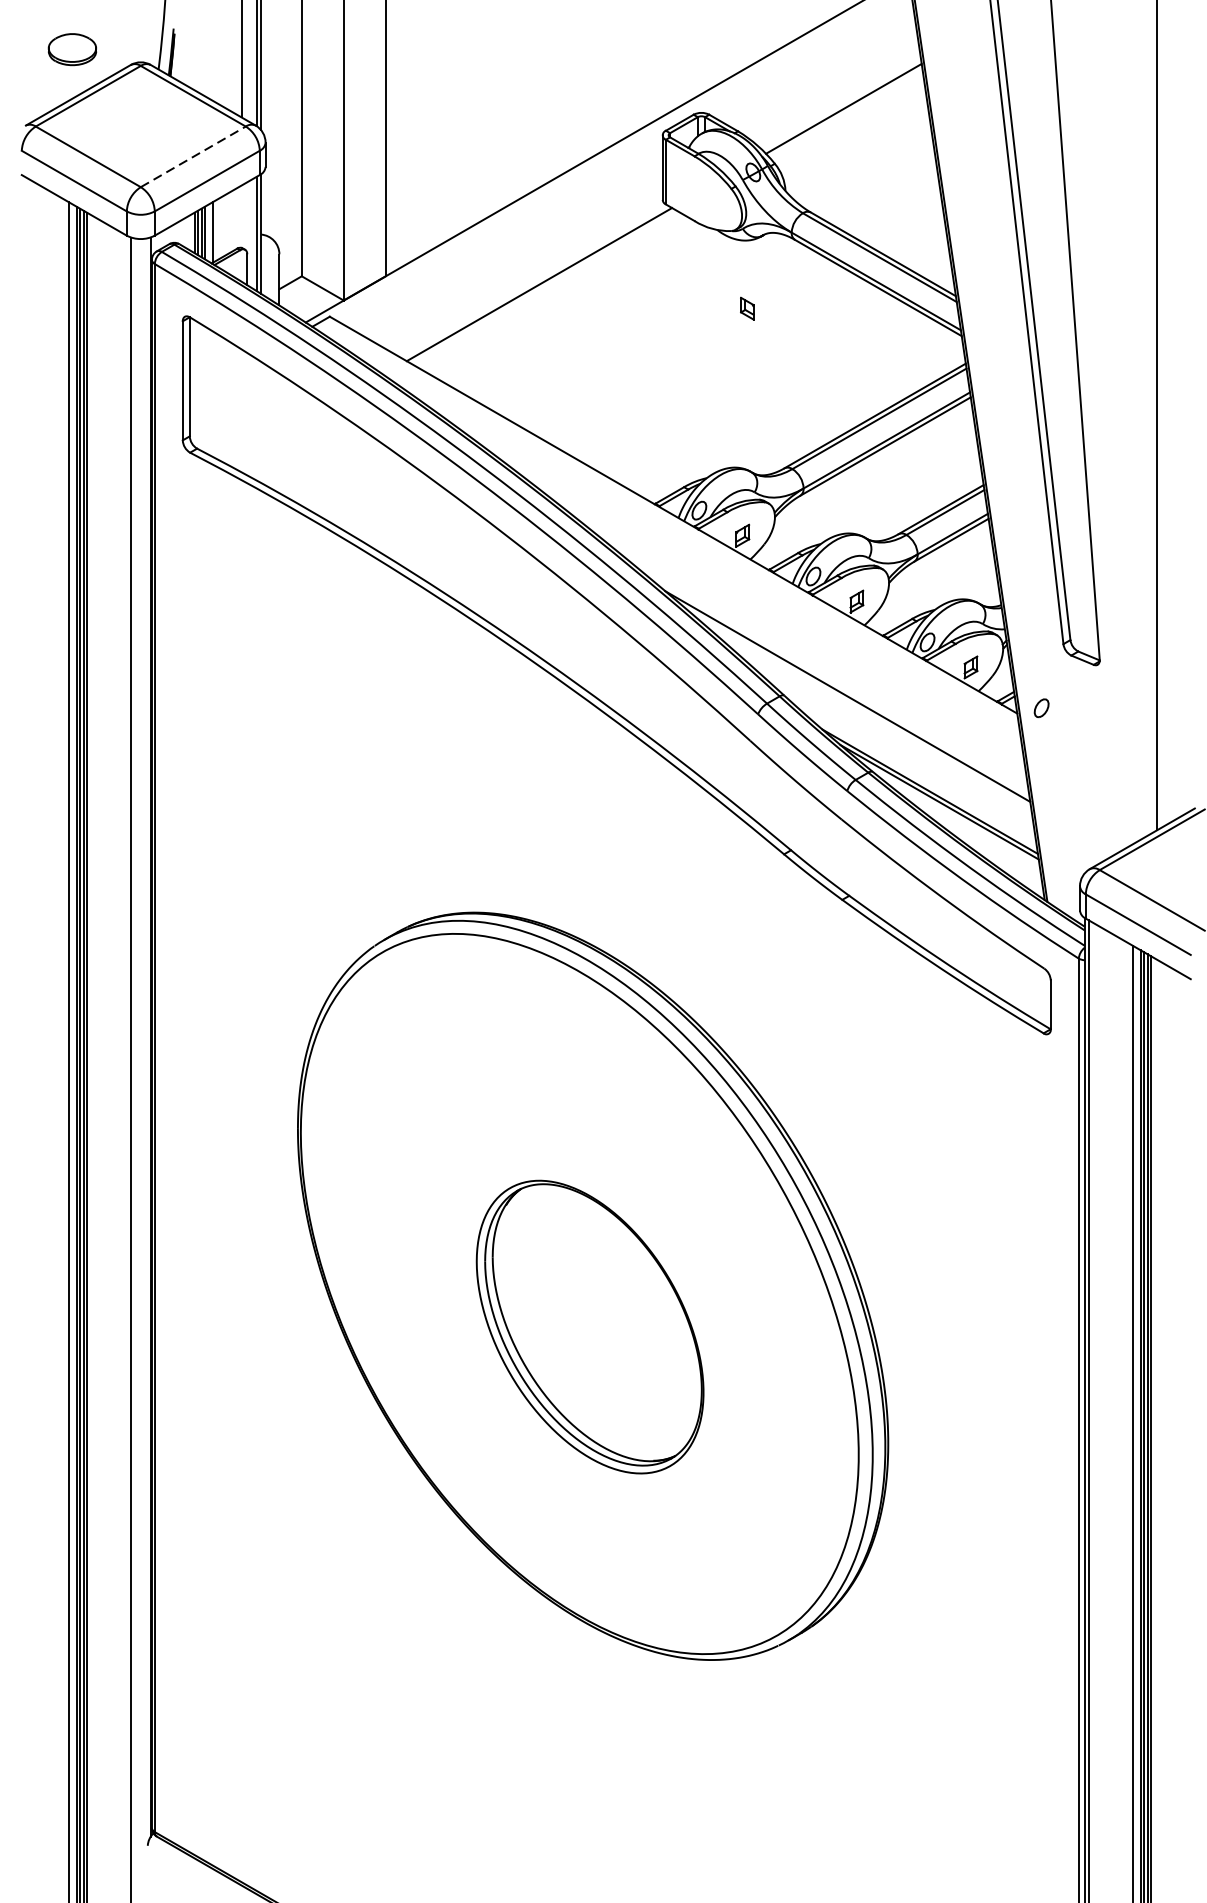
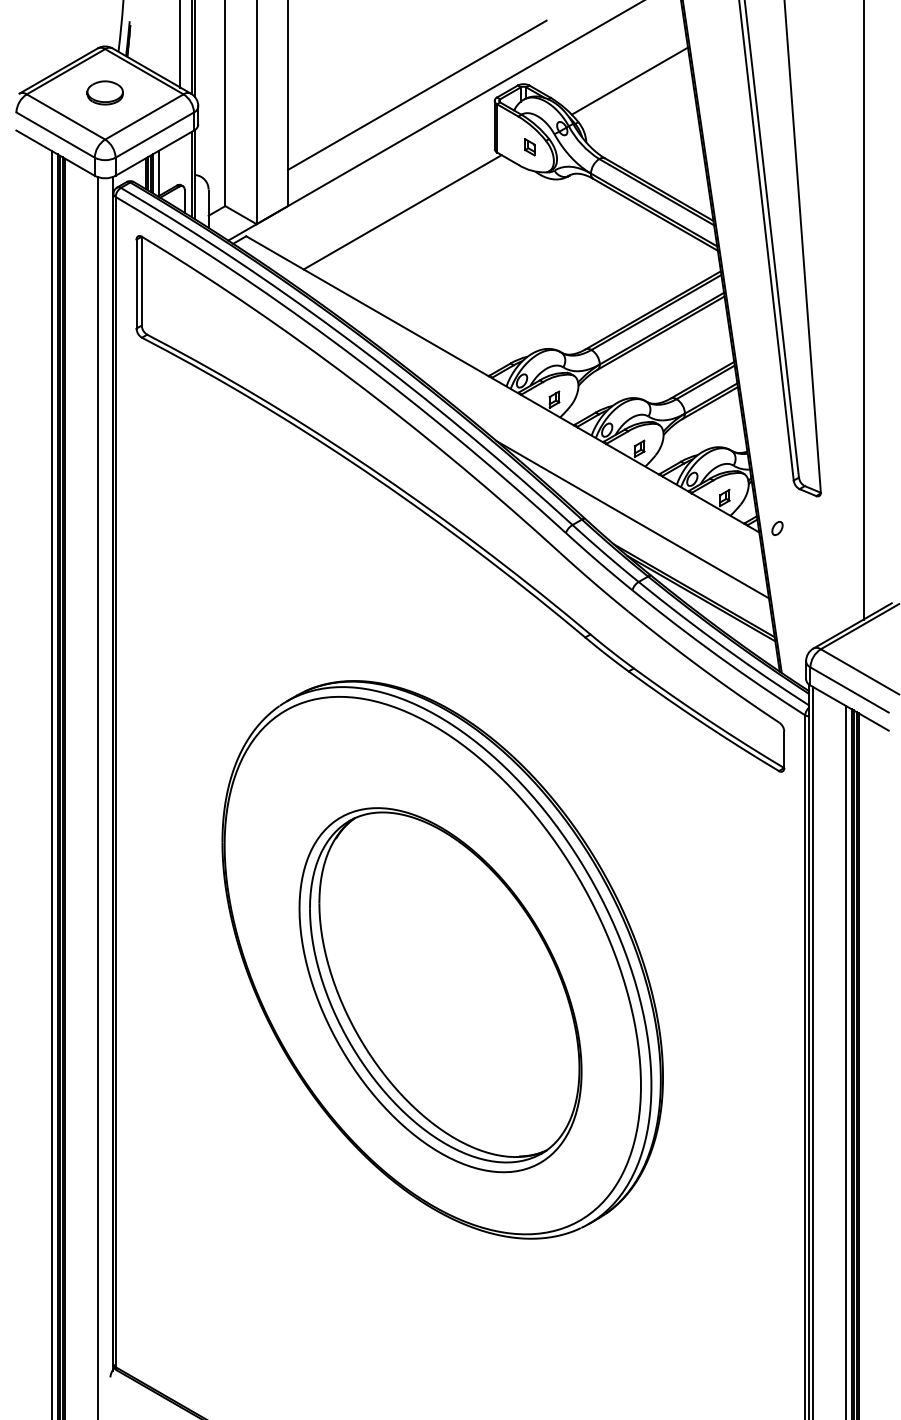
part: (71, 49) -> (104, 92), moved
line: (559, 126) -> (417, 94), added
line: (193, 156) -> (144, 116), dashed -> solid
part: (746, 308) -> (529, 147), moved
part: (590, 1327) -> (440, 990), size x1.67

